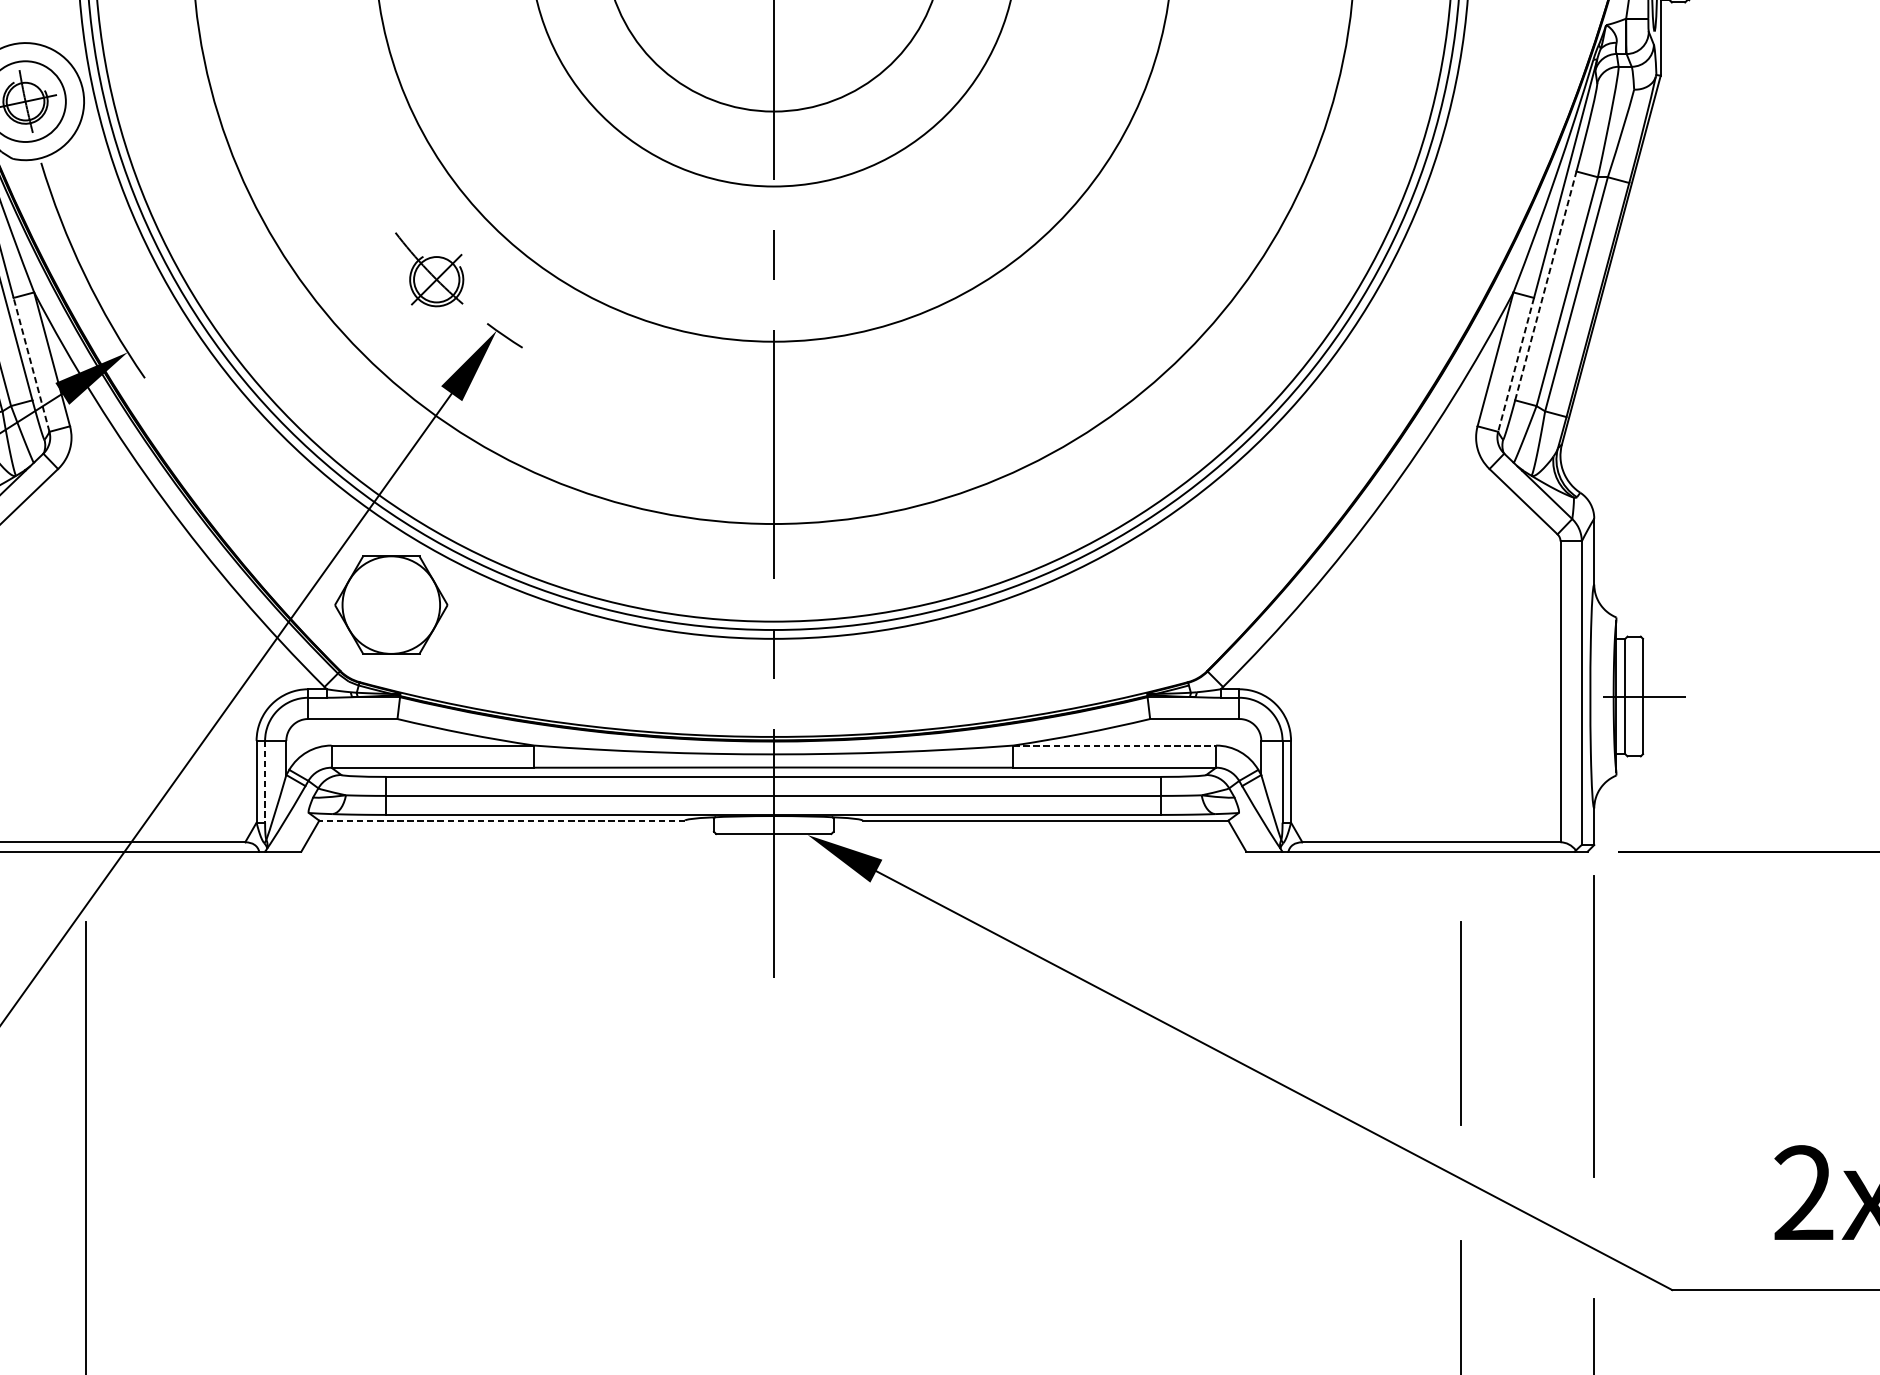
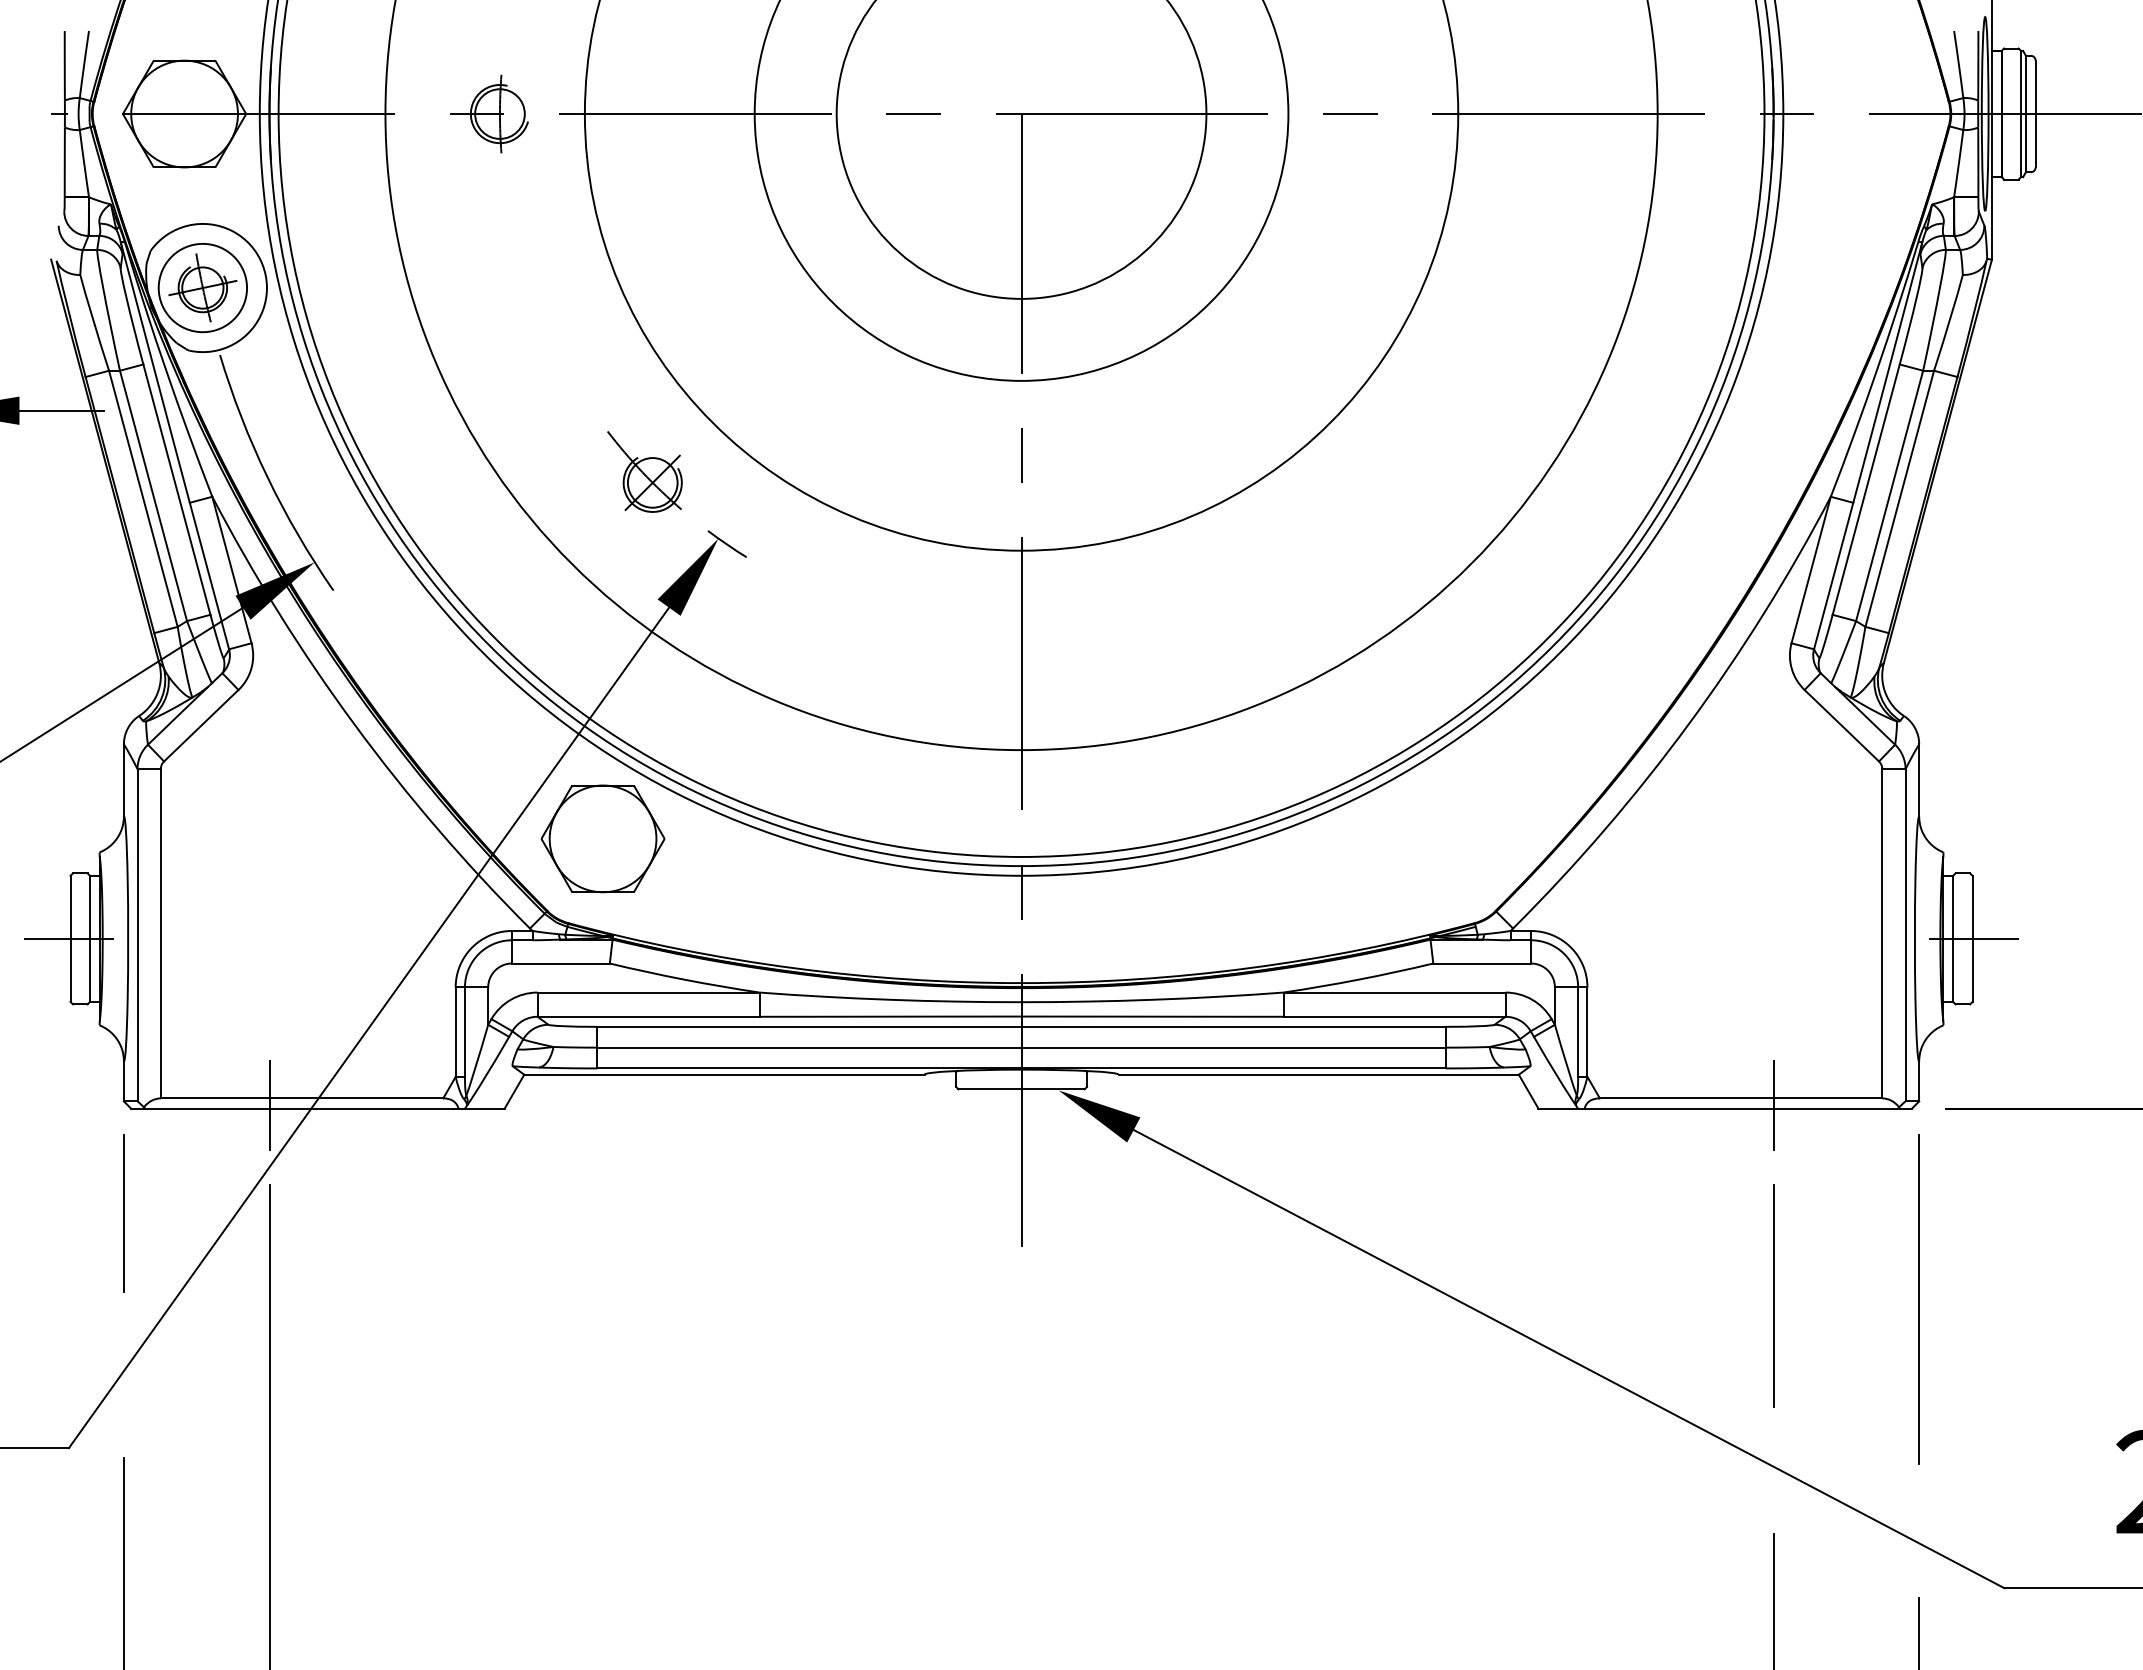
line: (1546, 285) -> (1866, 489), dashed -> solid
line: (31, 365) -> (209, 576), dashed -> solid
line: (1515, 365) -> (1833, 576), dashed -> solid
line: (1114, 745) -> (1394, 992), dashed -> solid
line: (264, 782) -> (464, 1032), dashed -> solid
line: (501, 820) -> (723, 1074), dashed -> solid
line: (86, 848) -> (269, 1105), added
line: (1461, 848) -> (1773, 1105), added

